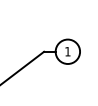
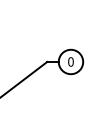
text: (67, 51) -> (70, 61), 1 -> 0

